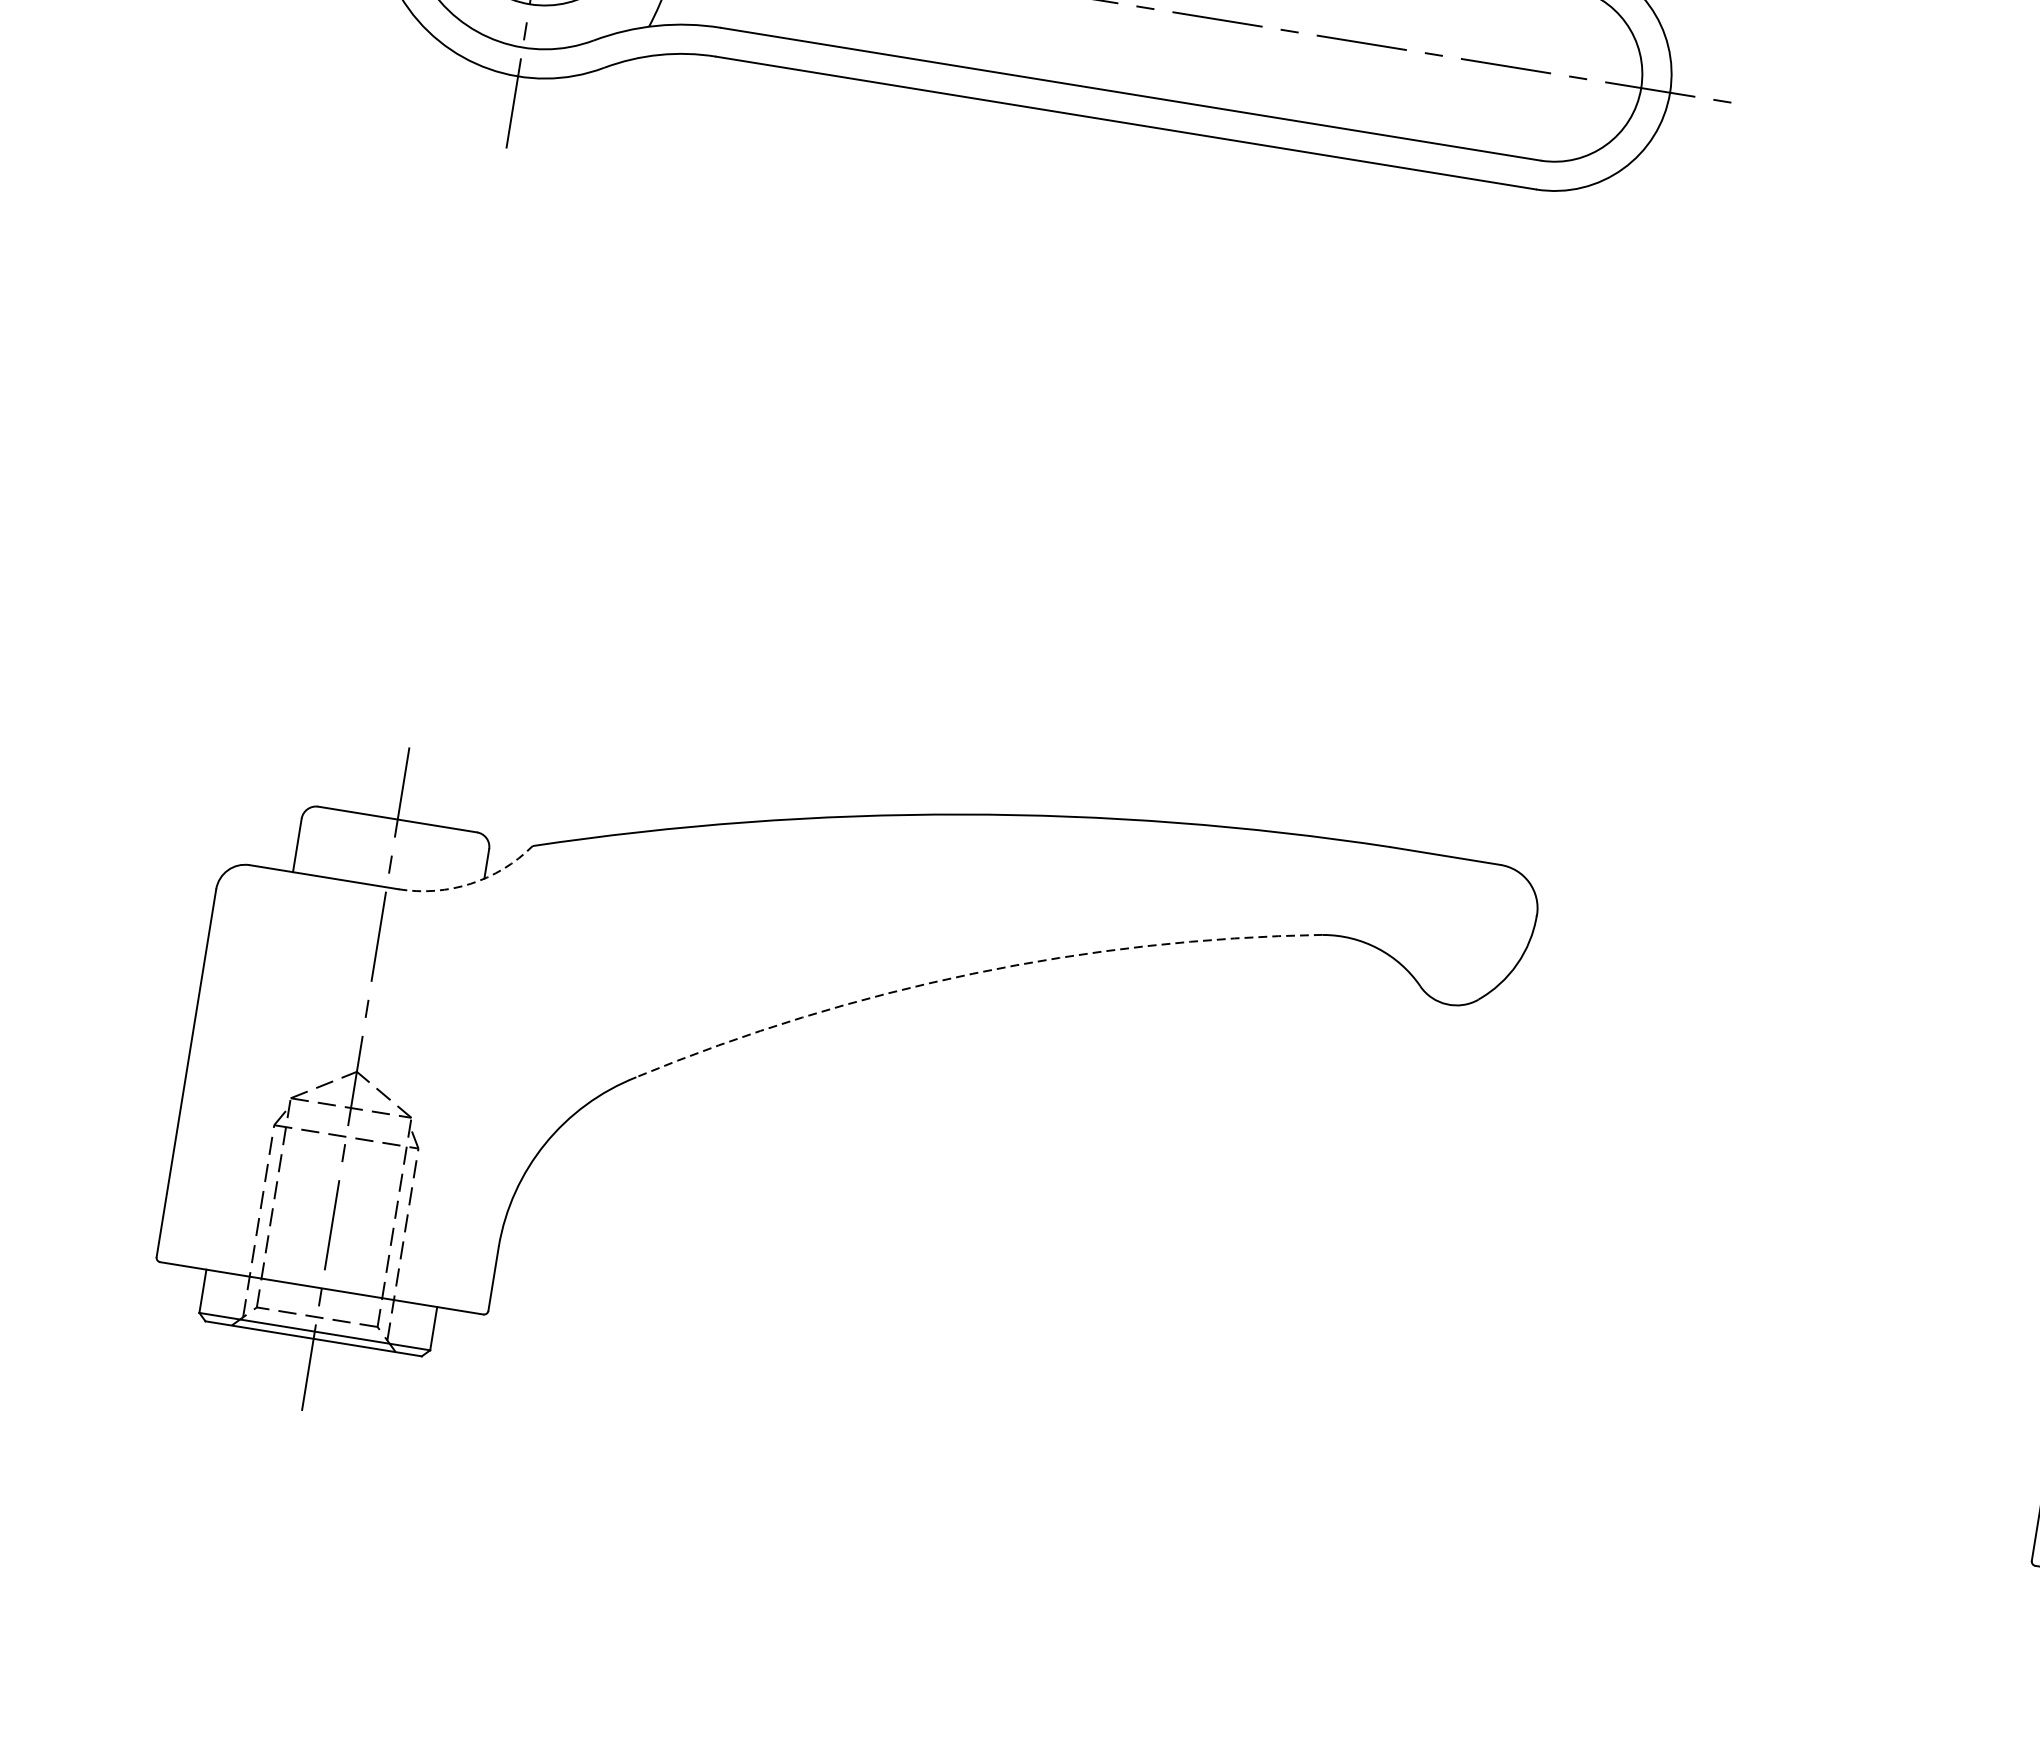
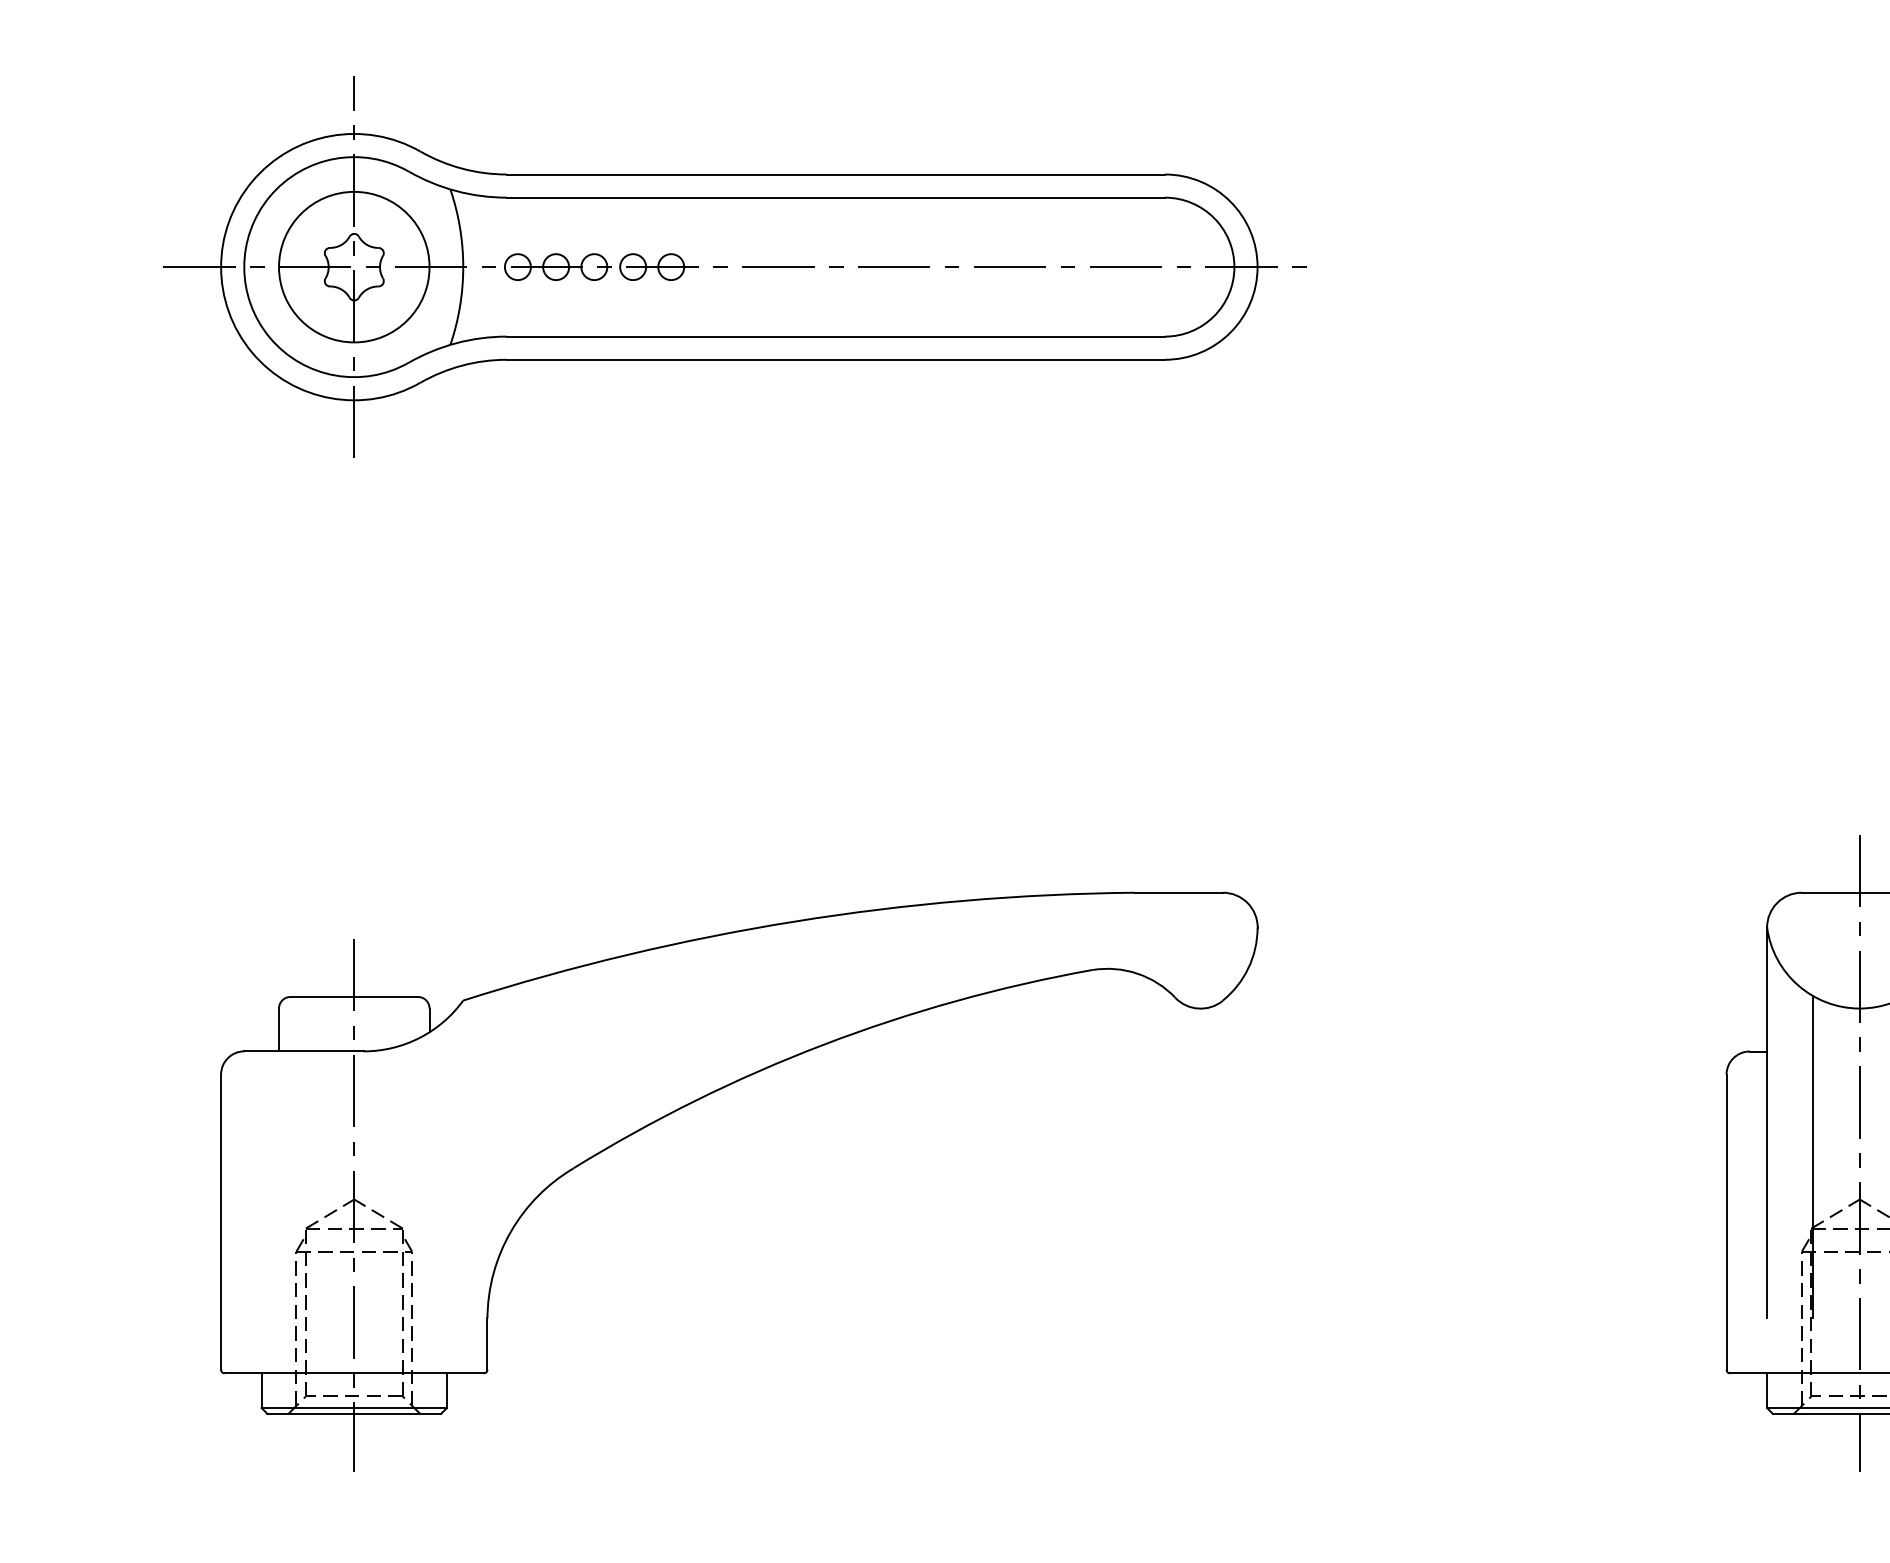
arc: (470, 883) -> (419, 1037), dashed -> solid
arc: (972, 973) -> (823, 1044), dashed -> solid

